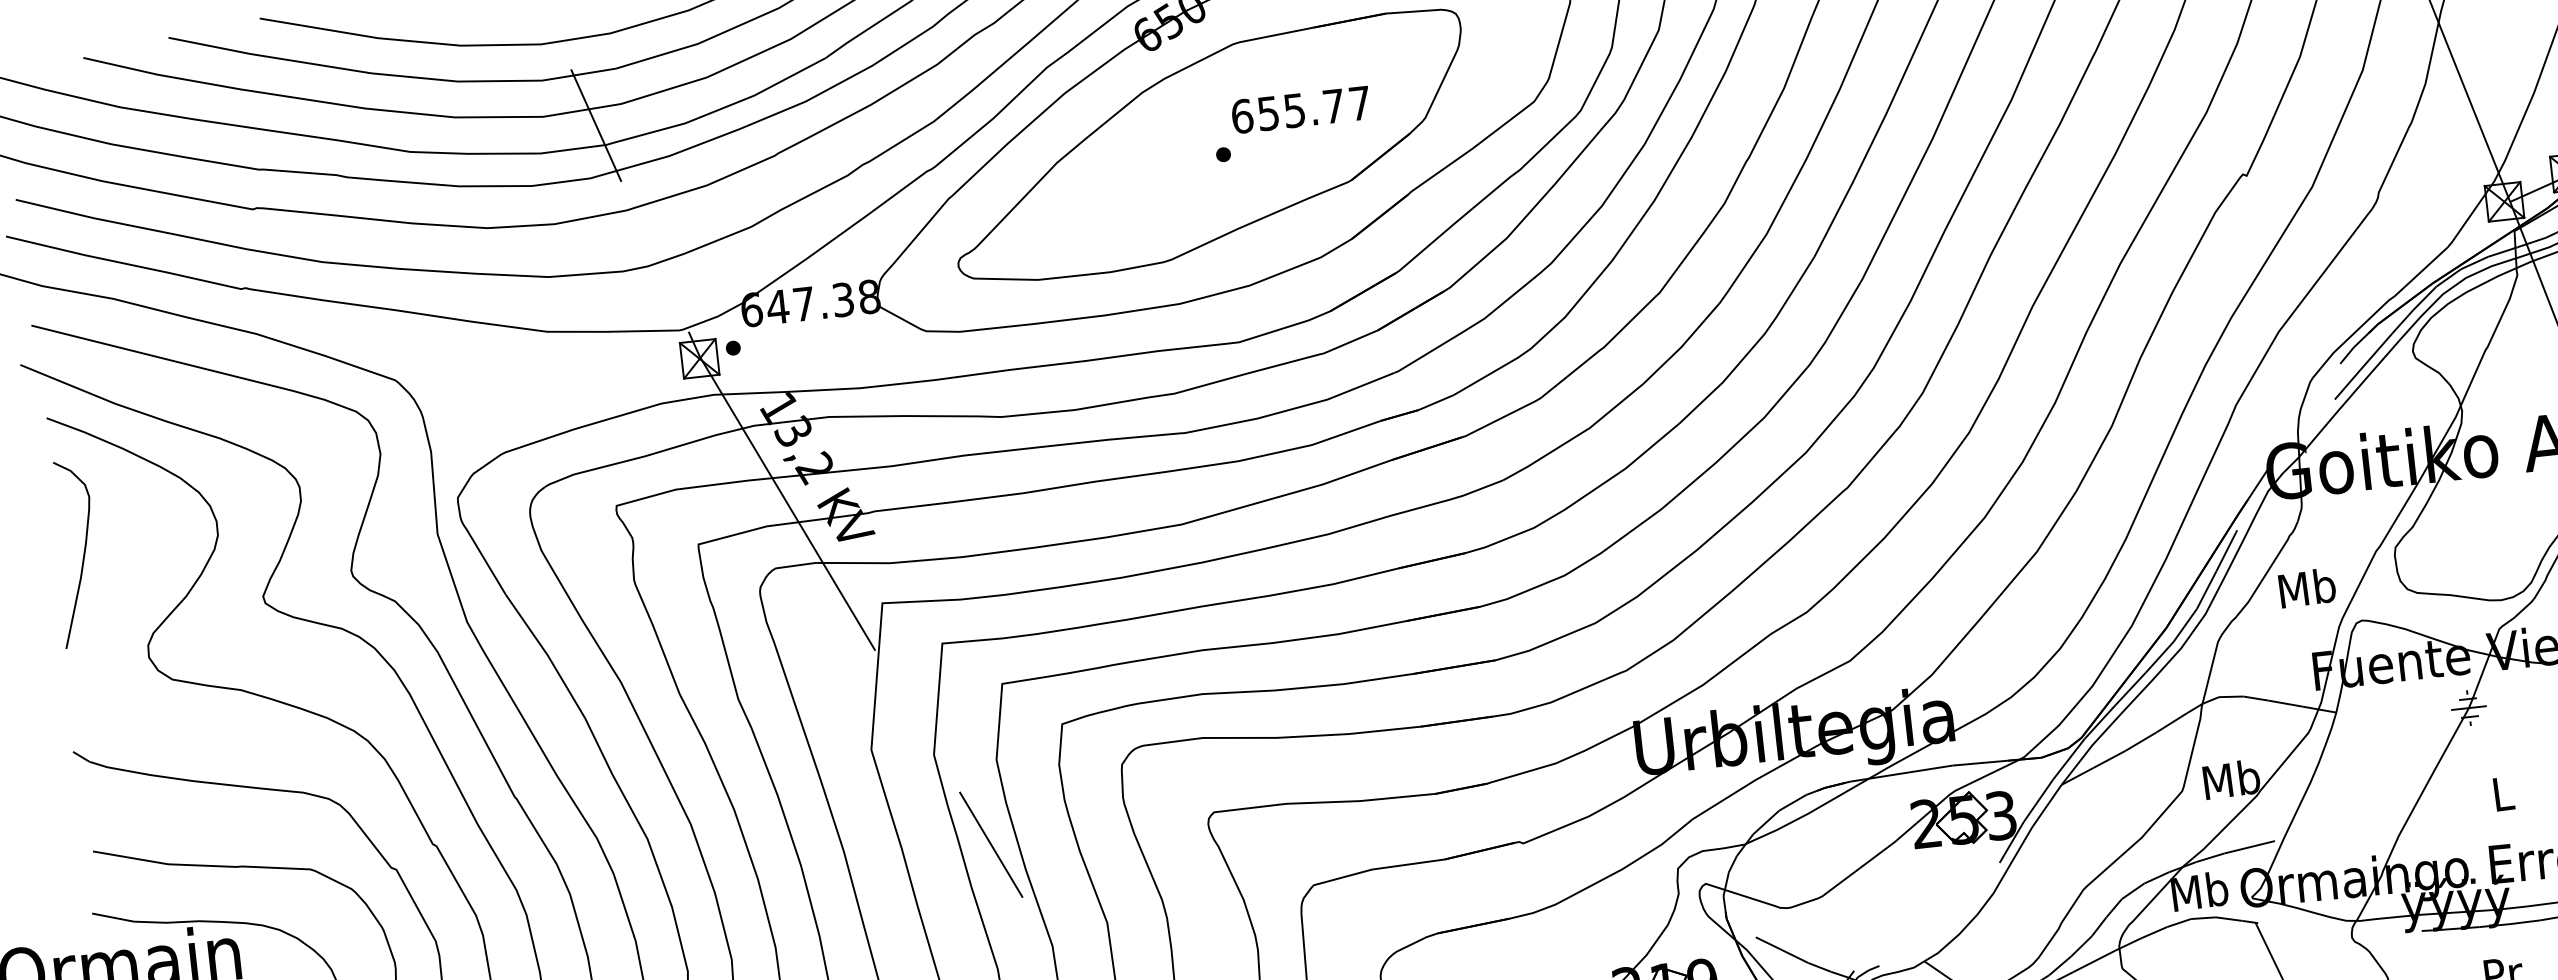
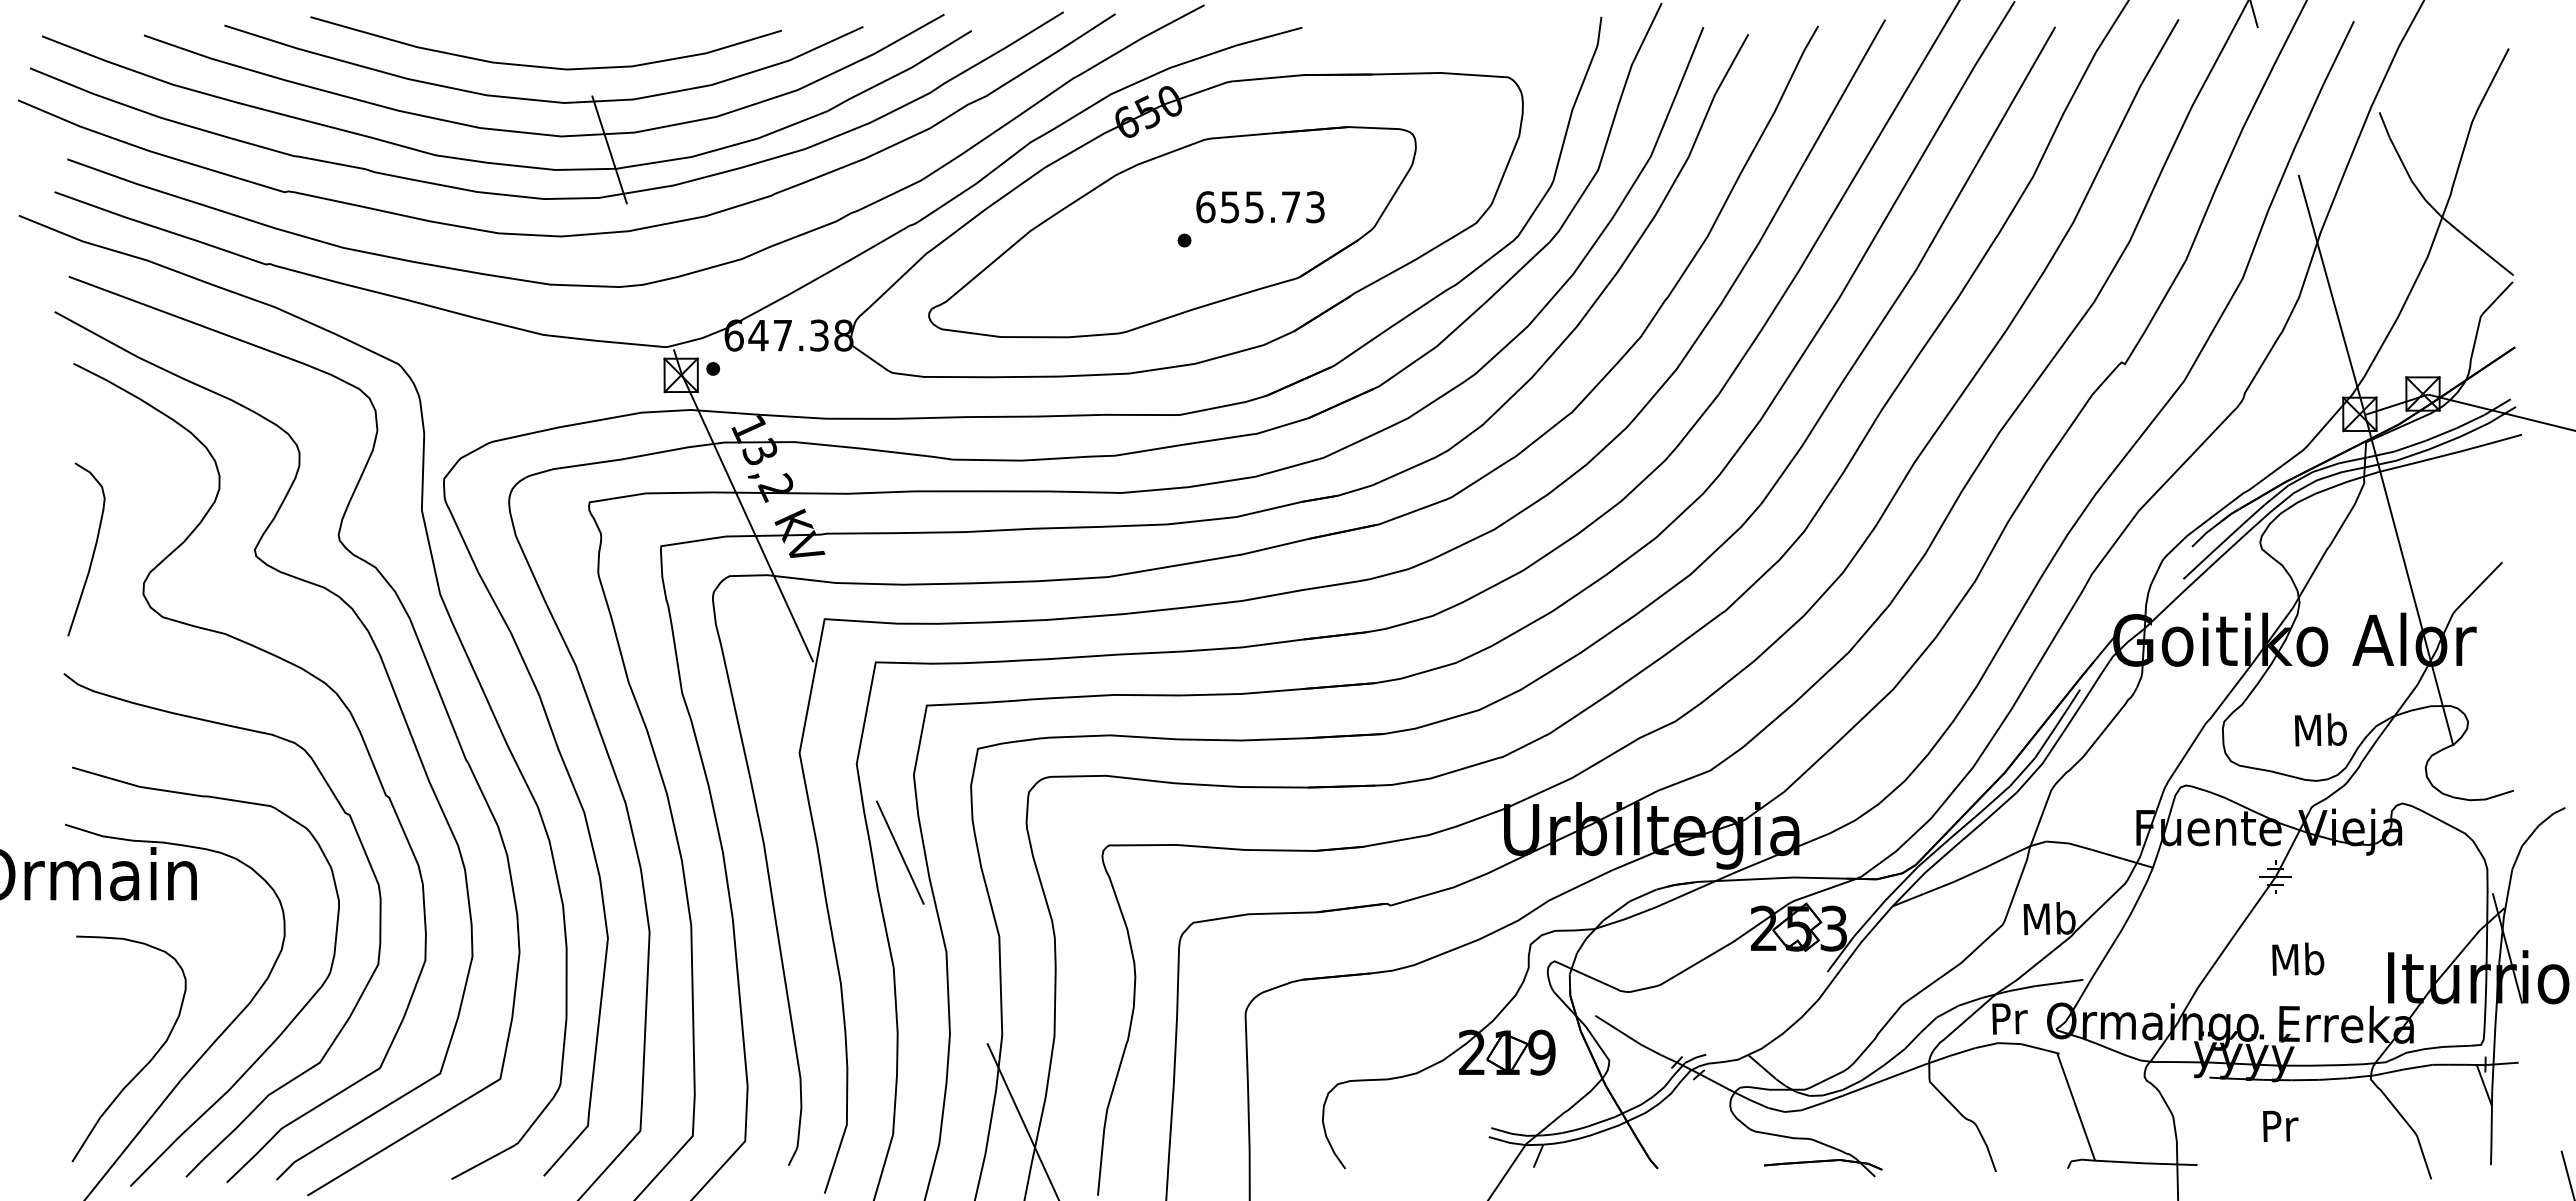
text: (1360, 103) -> (1315, 207), 655.77 -> 655.73
curve: (83, 552) -> (93, 549), moved
text: (2306, 587) -> (2320, 729), moved
text: (2503, 792) -> (2298, 958), L -> Mb
text: (2200, 890) -> (2009, 1017), Mb -> Pr

